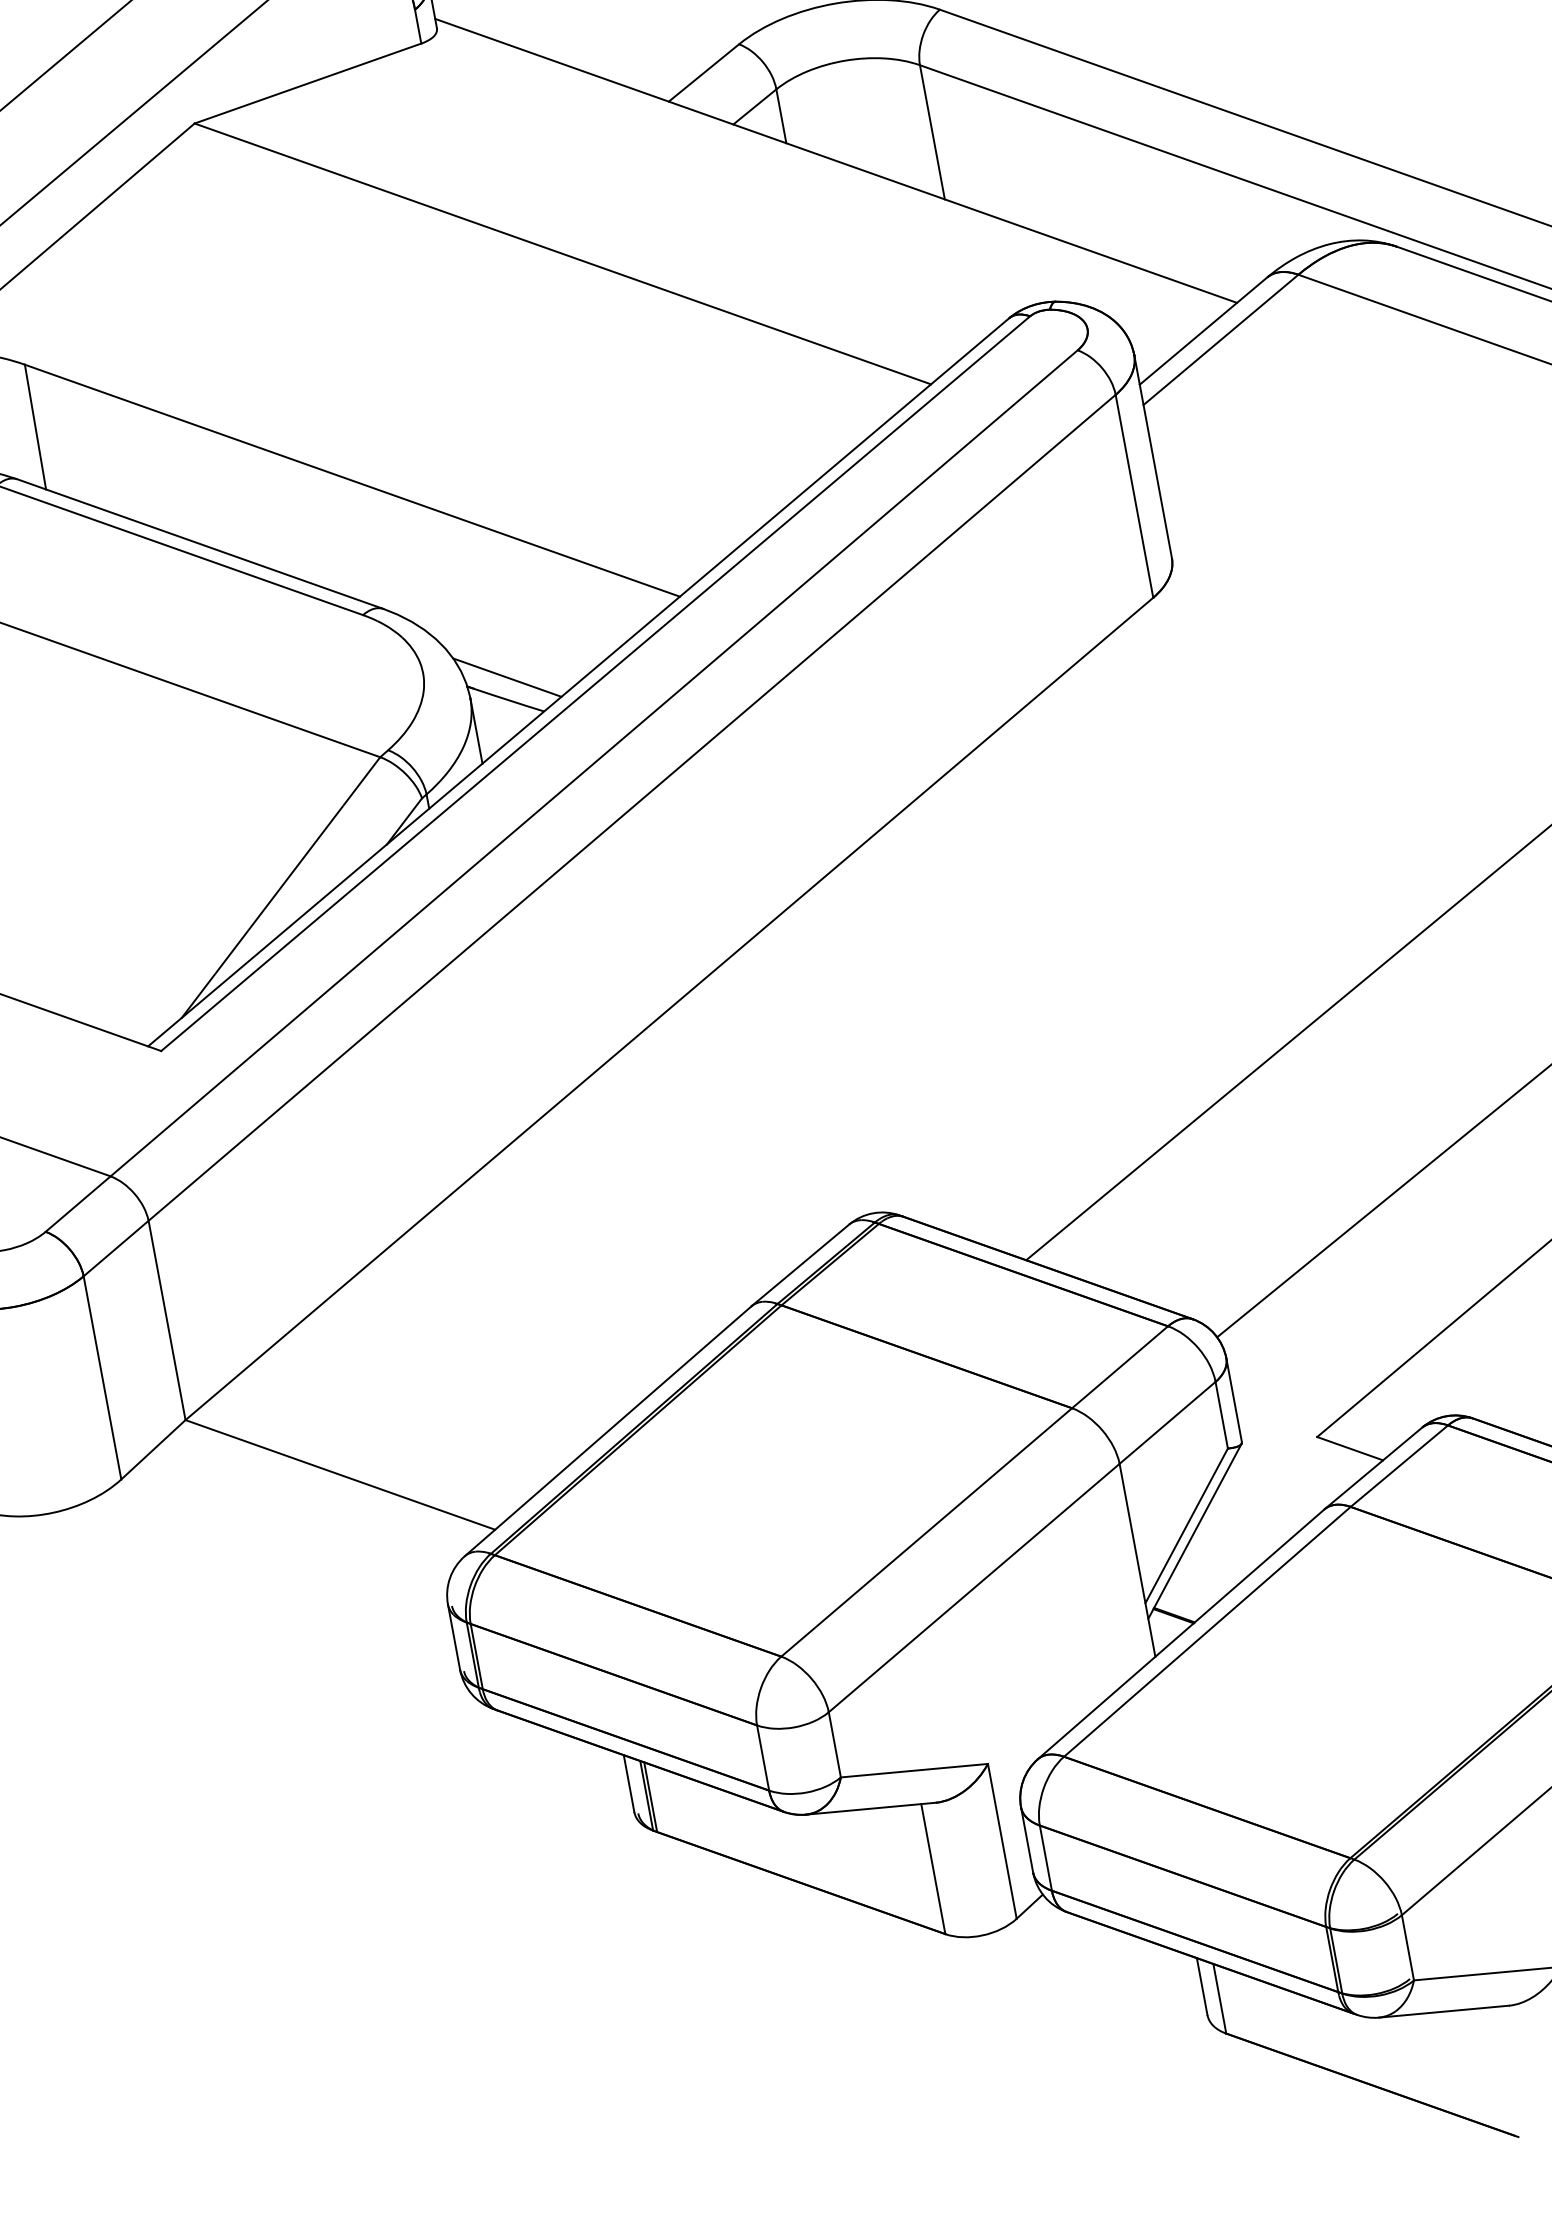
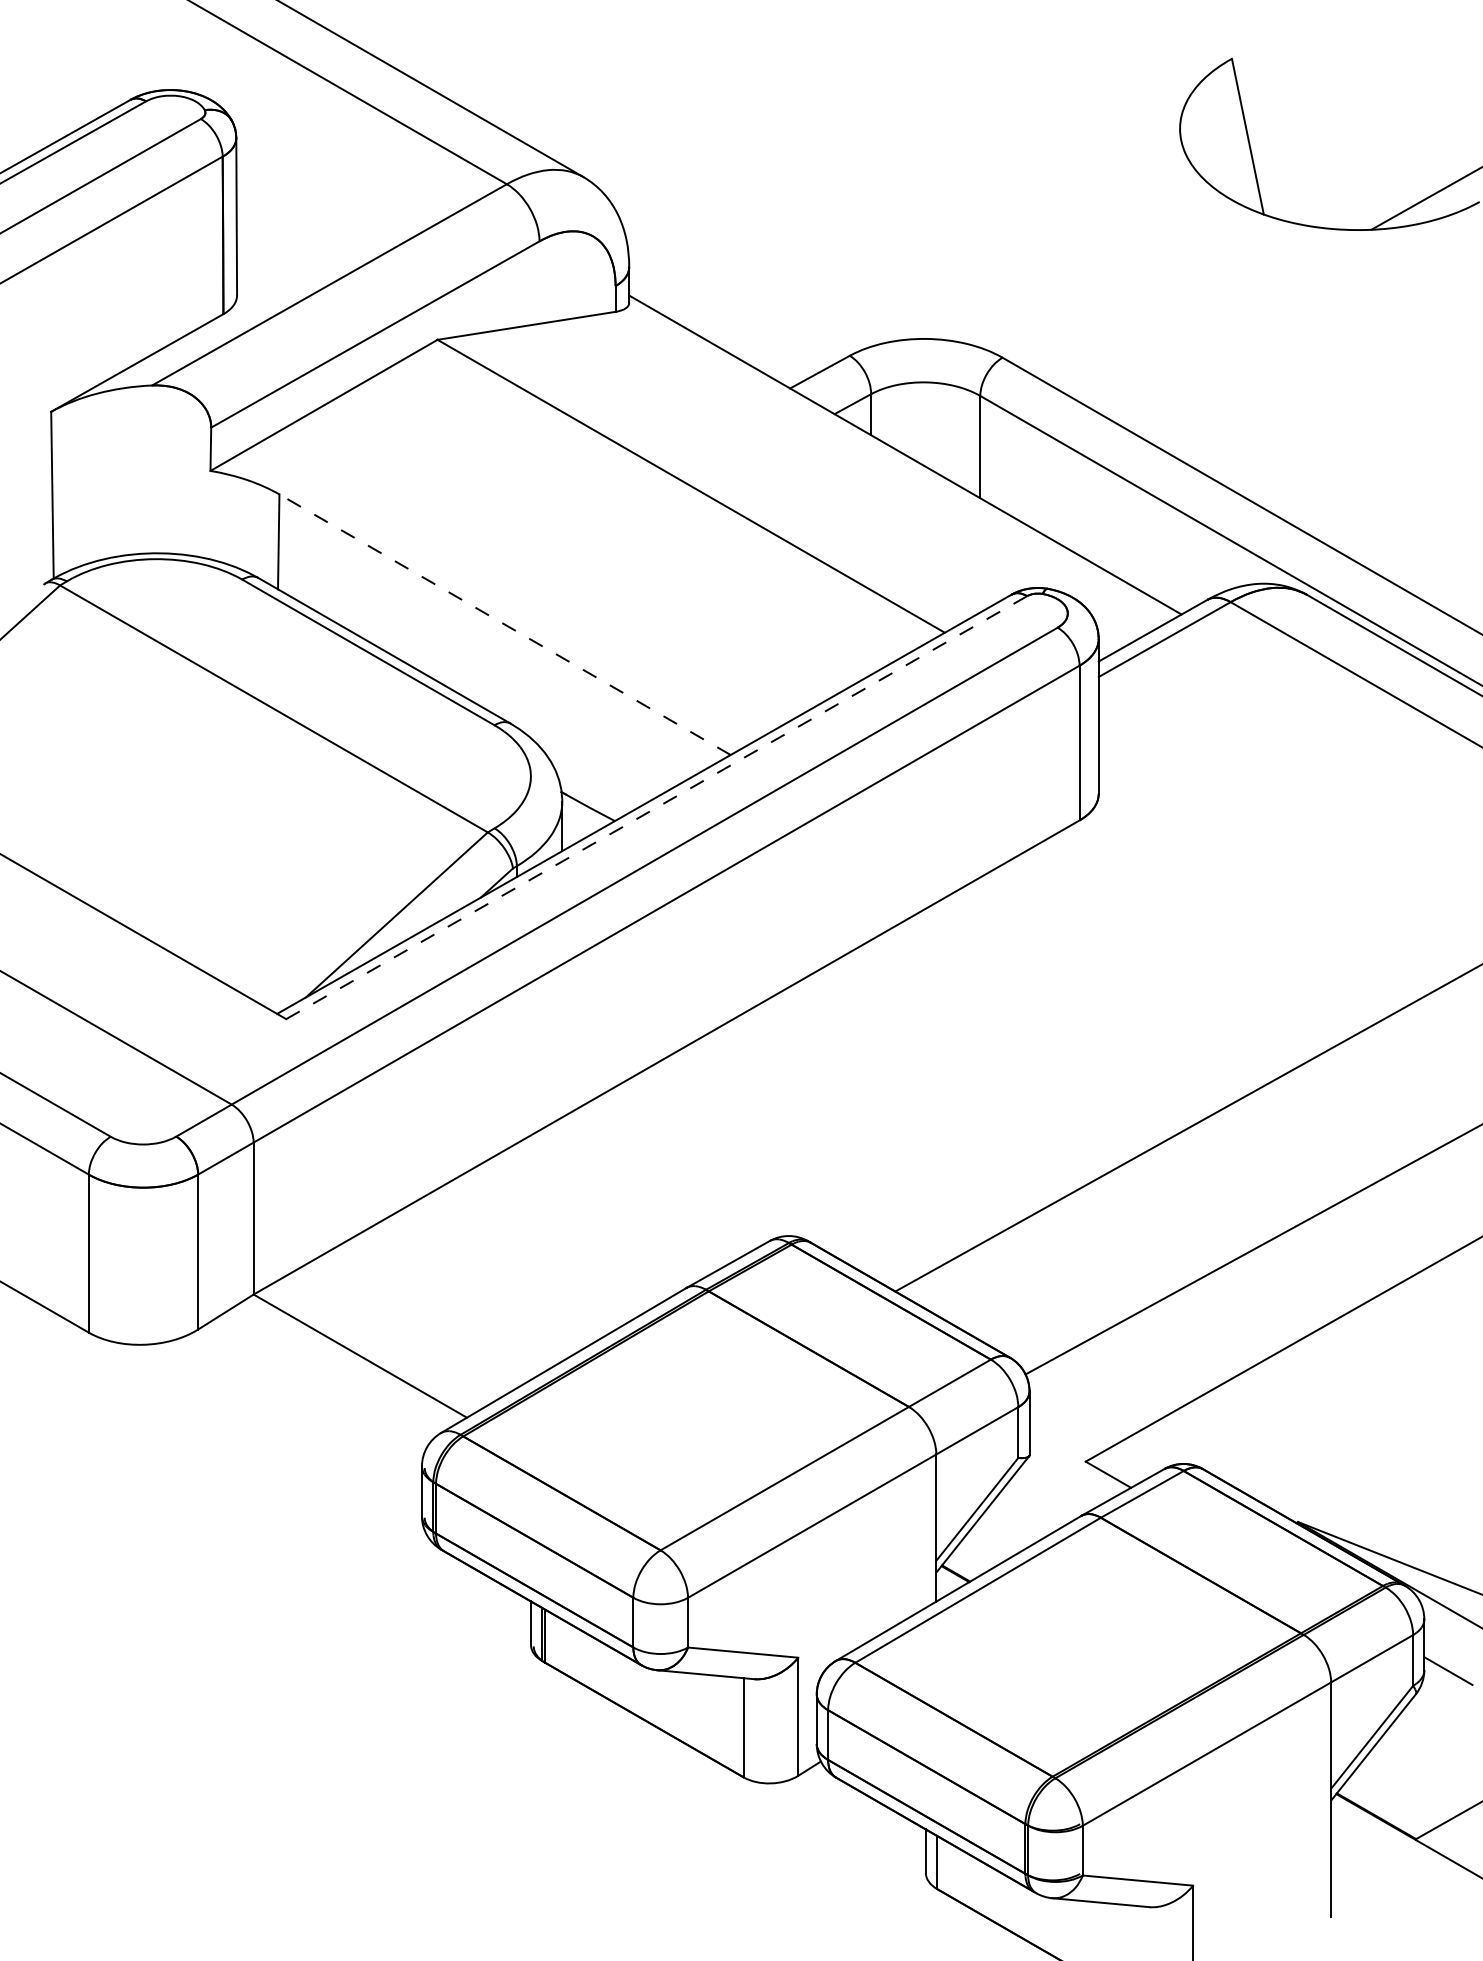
line: (352, 480) -> (505, 624), solid -> dashed
line: (507, 676) -> (592, 790), removed
line: (595, 683) -> (656, 807), solid -> dashed

